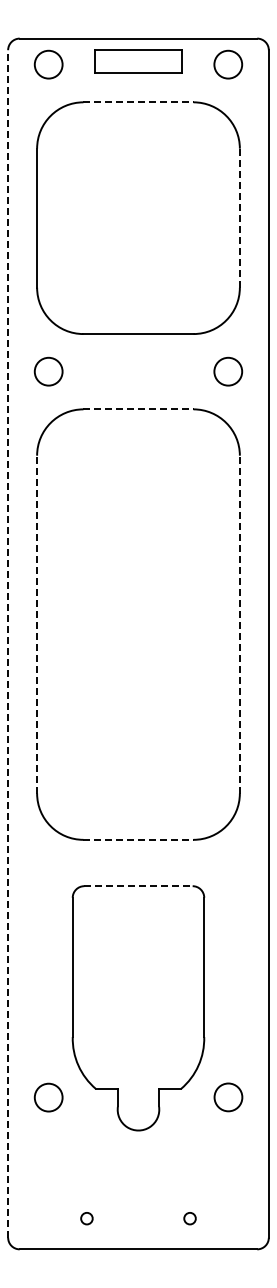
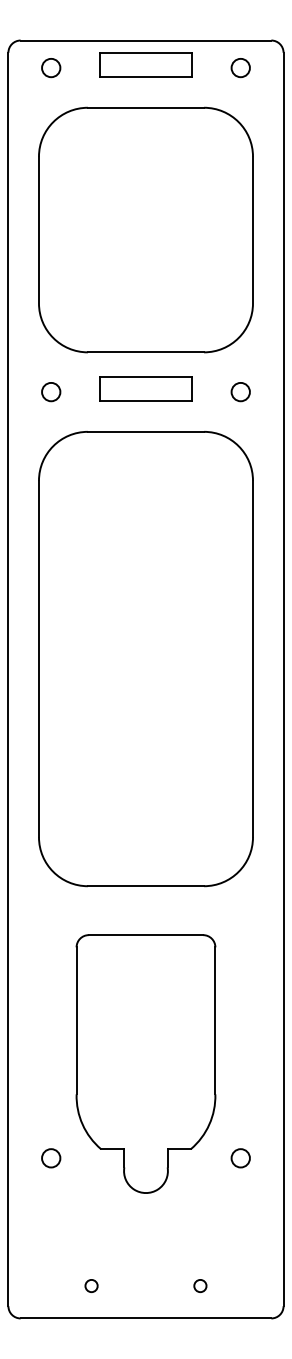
circle: (48, 64) -> (51, 67), size x0.62
circle: (227, 64) -> (239, 67), size x0.62
line: (138, 102) -> (146, 107), dashed -> solid
line: (239, 218) -> (252, 230), dashed -> solid
part: (138, 368) -> (146, 388), added
circle: (48, 371) -> (51, 391), size x0.62
circle: (227, 371) -> (239, 391), size x0.62
line: (138, 409) -> (146, 431), dashed -> solid
line: (37, 624) -> (39, 658), dashed -> solid
line: (239, 624) -> (252, 658), dashed -> solid
line: (8, 643) -> (8, 678), dashed -> solid
line: (138, 839) -> (146, 885), dashed -> solid
line: (138, 886) -> (146, 935), dashed -> solid
circle: (48, 1097) -> (51, 1158), size x0.62
circle: (227, 1097) -> (239, 1158), size x0.62

